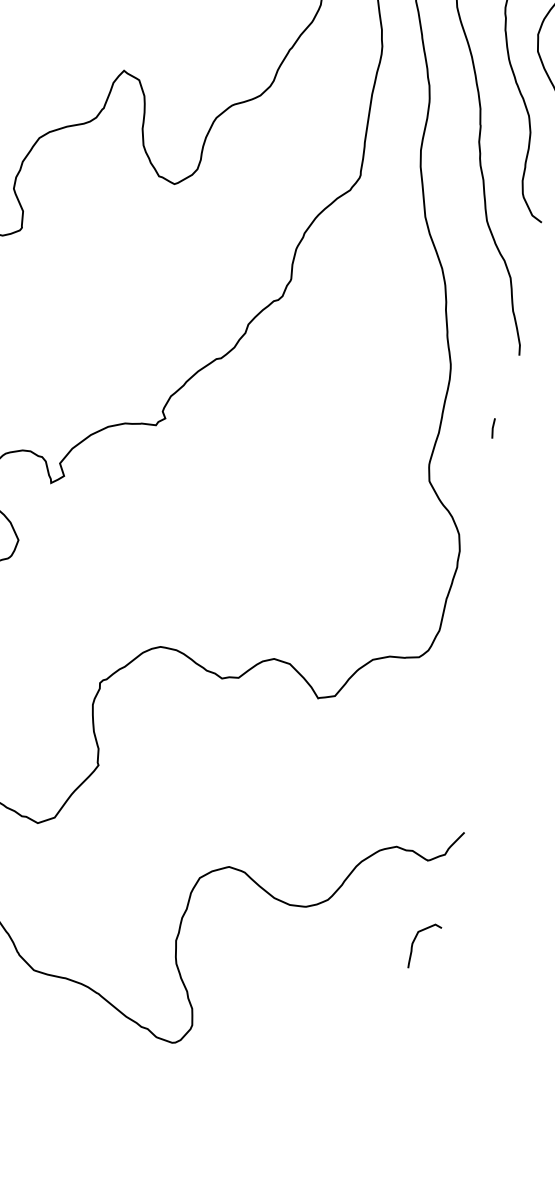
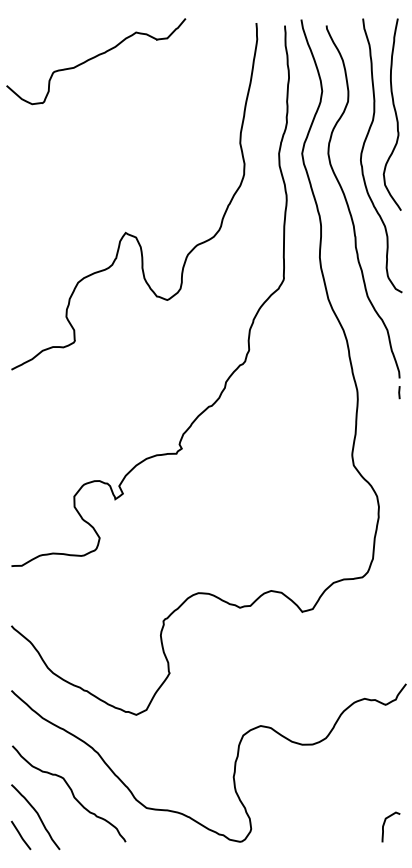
line: (493, 428) -> (399, 392), moved
curve: (414, 942) -> (384, 825), moved

